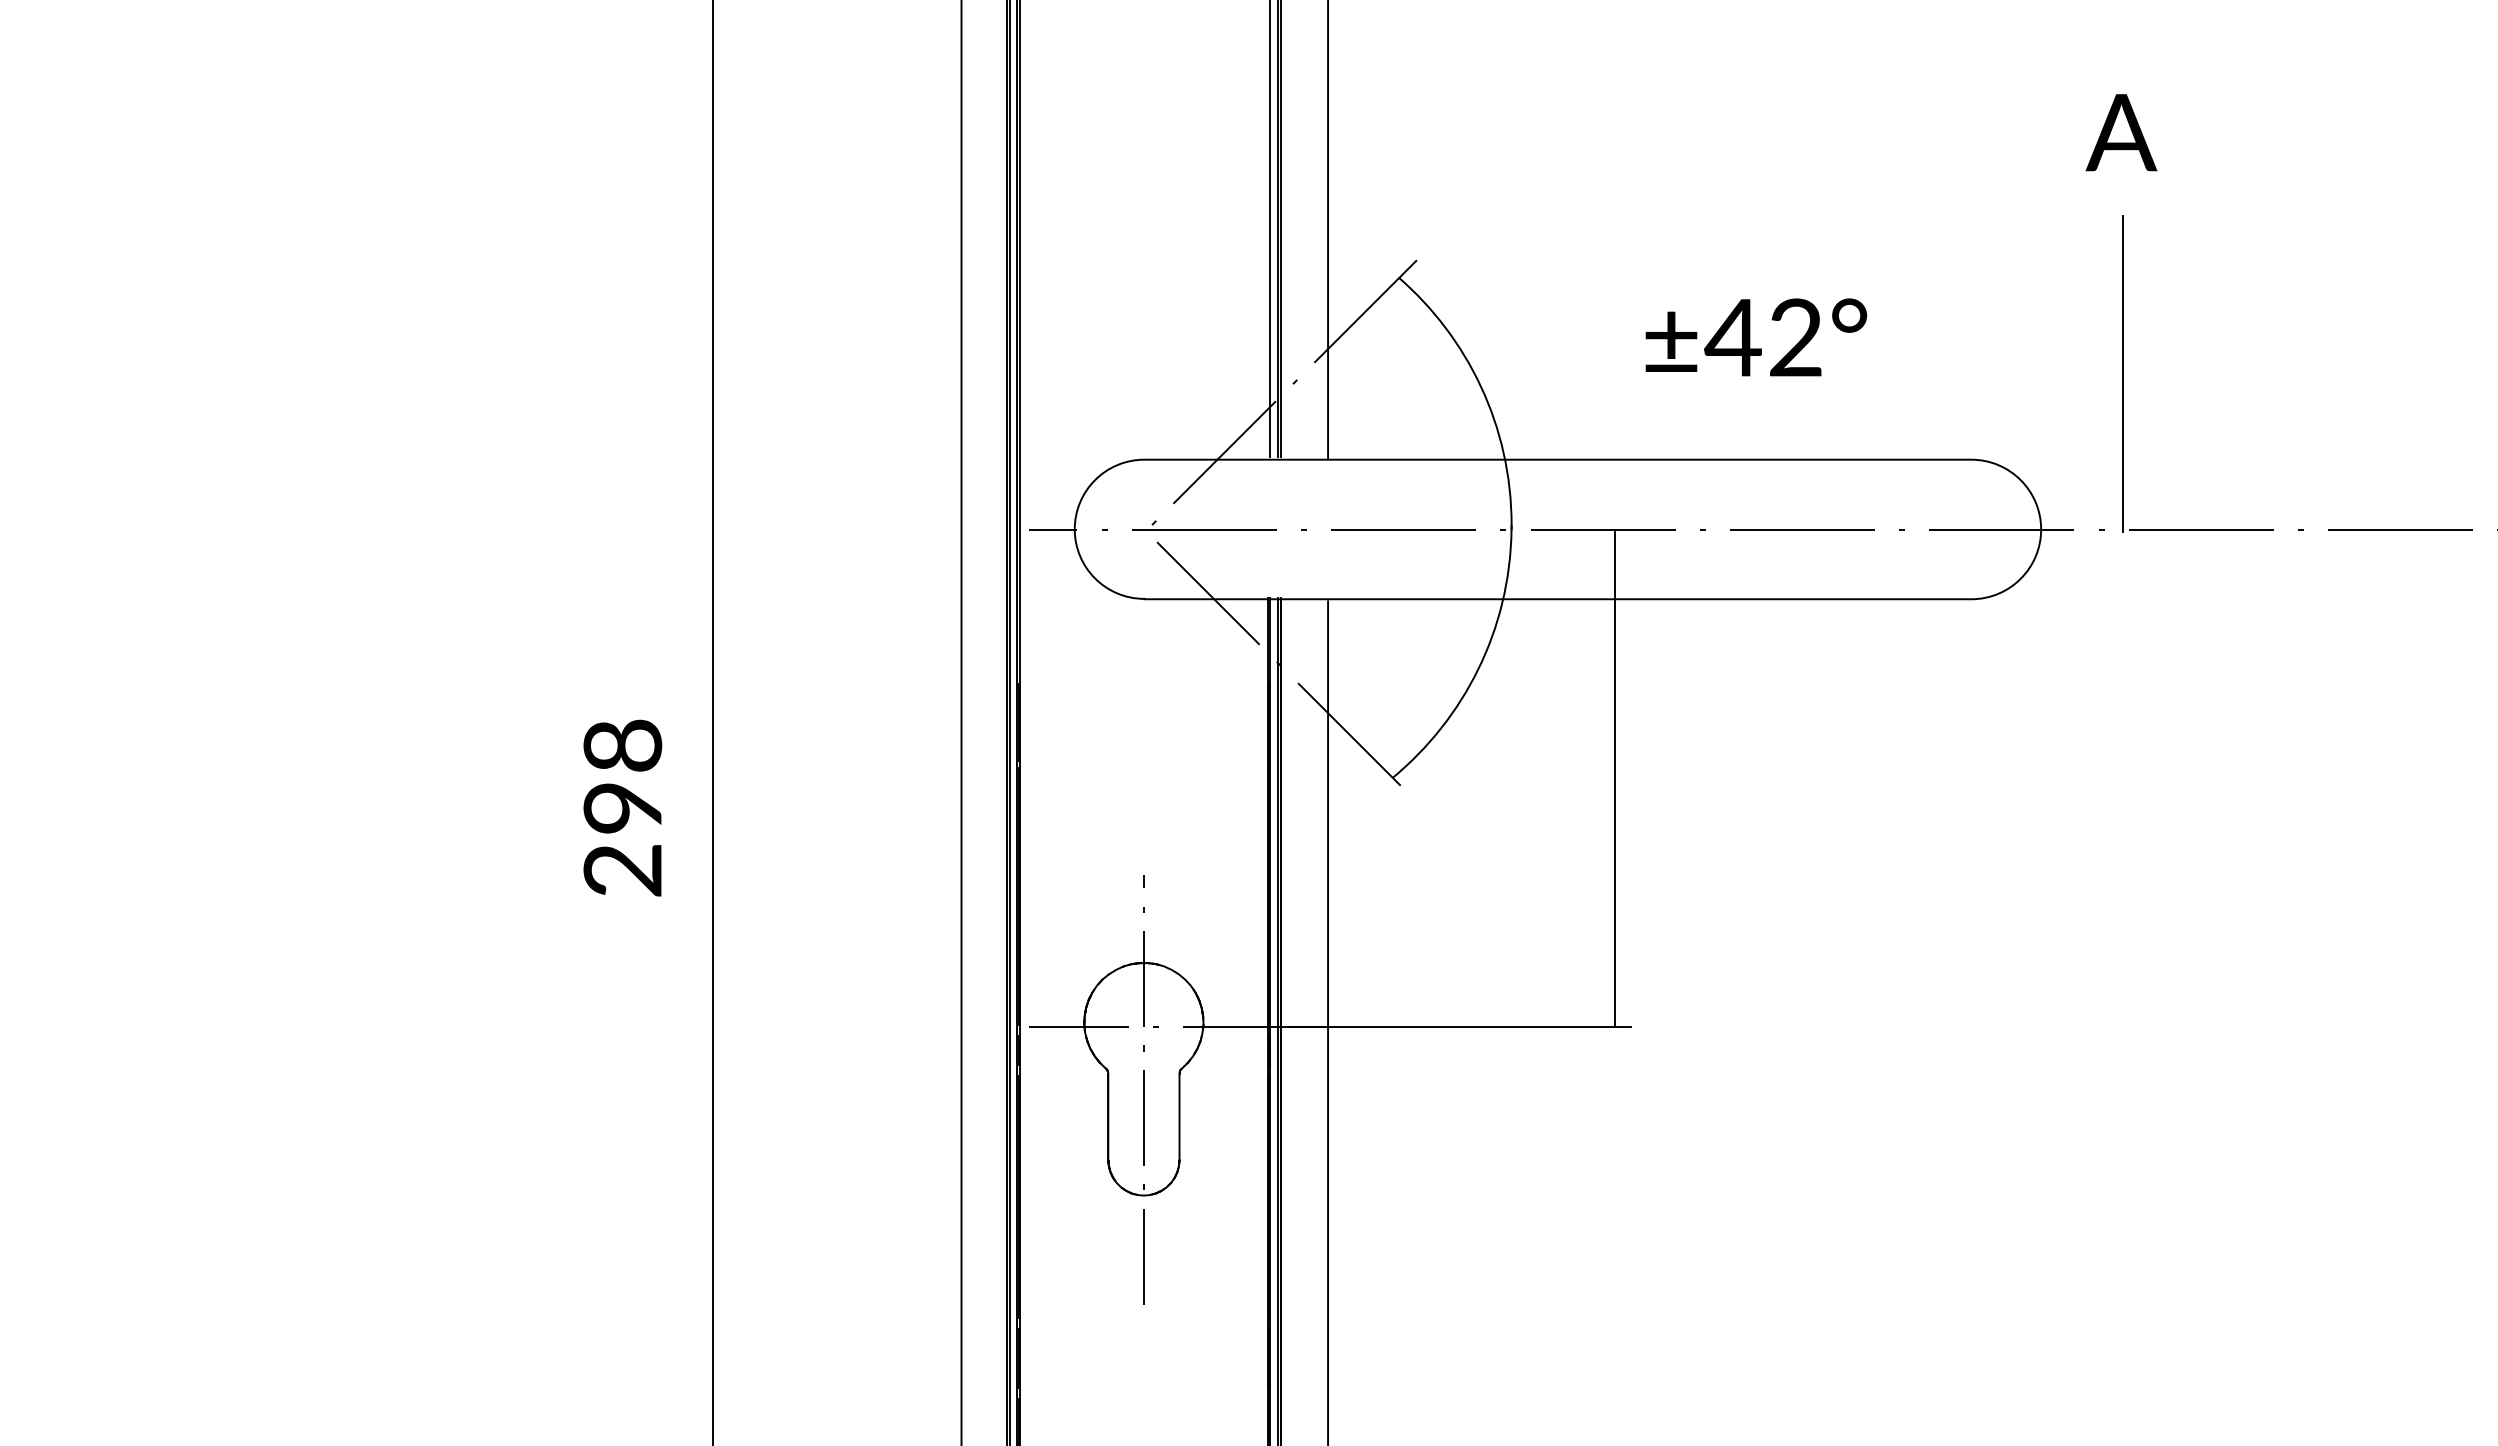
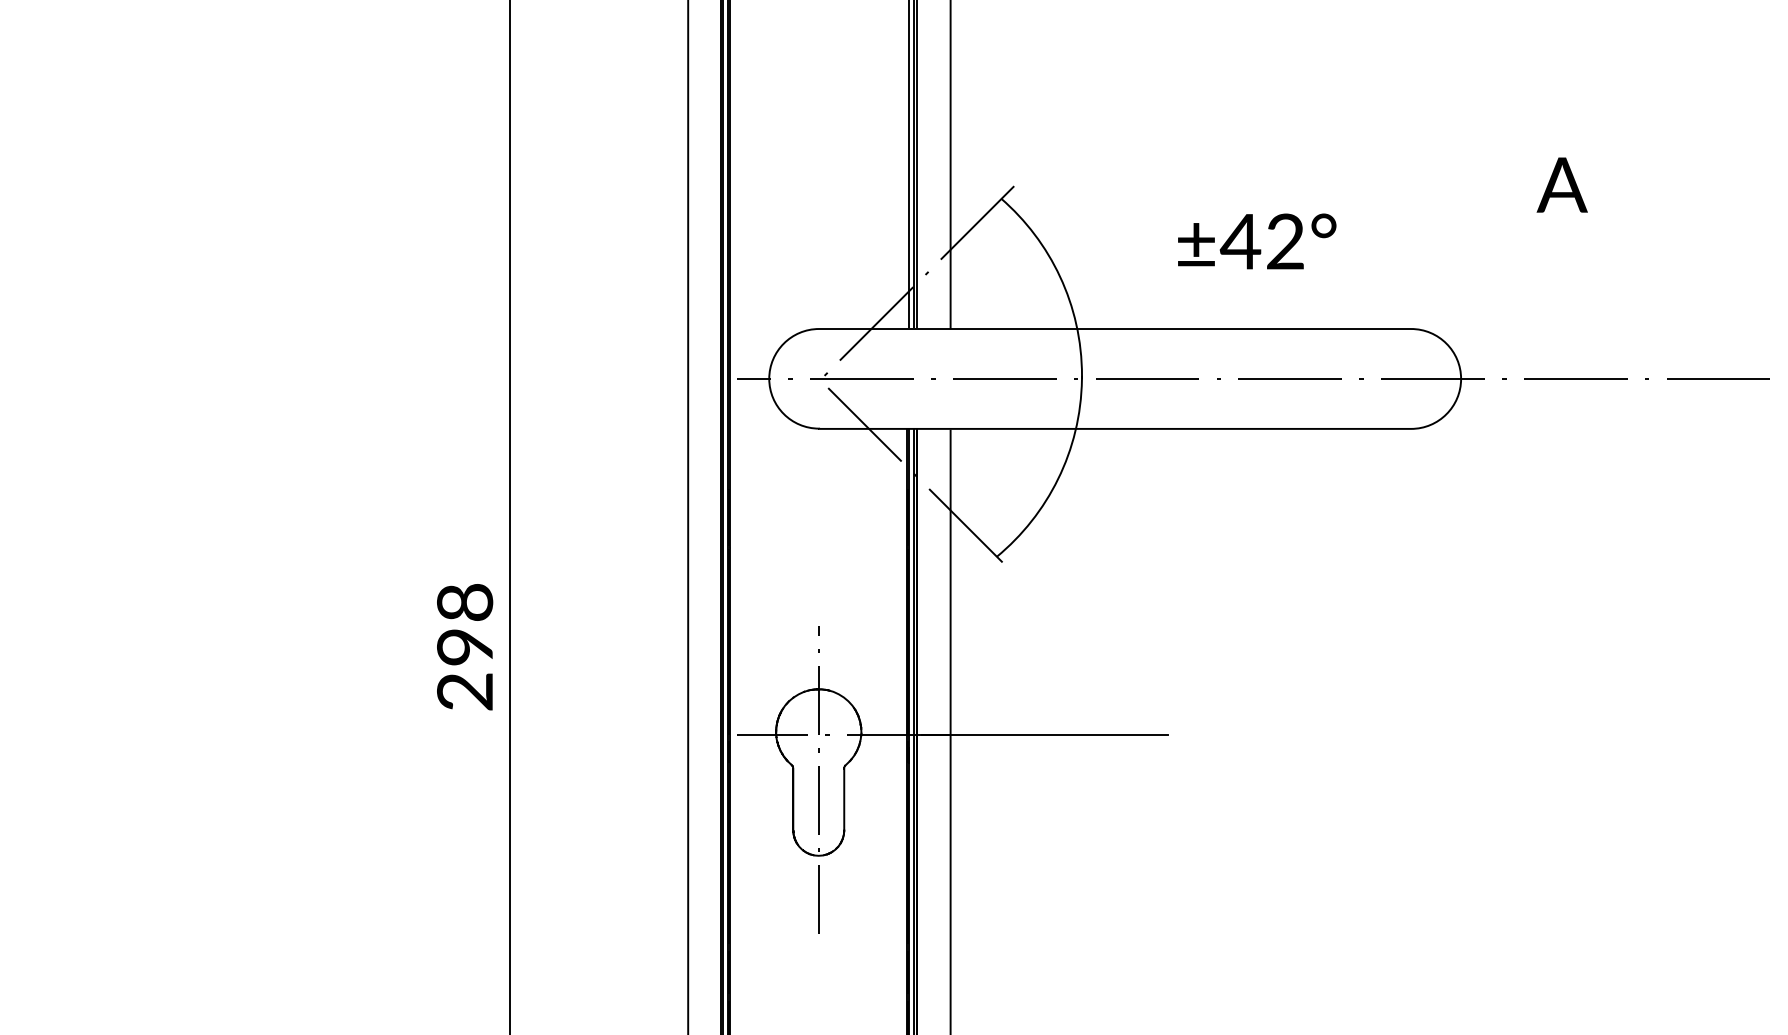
text: (2121, 132) -> (1562, 184), moved
line: (2122, 373) -> (1519, 267), removed
line: (1614, 778) -> (1155, 557), removed
text: (622, 807) -> (464, 646), moved

